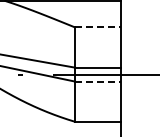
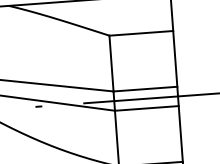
line: (98, 27) -> (141, 33), dashed -> solid
line: (98, 81) -> (147, 108), dashed -> solid

